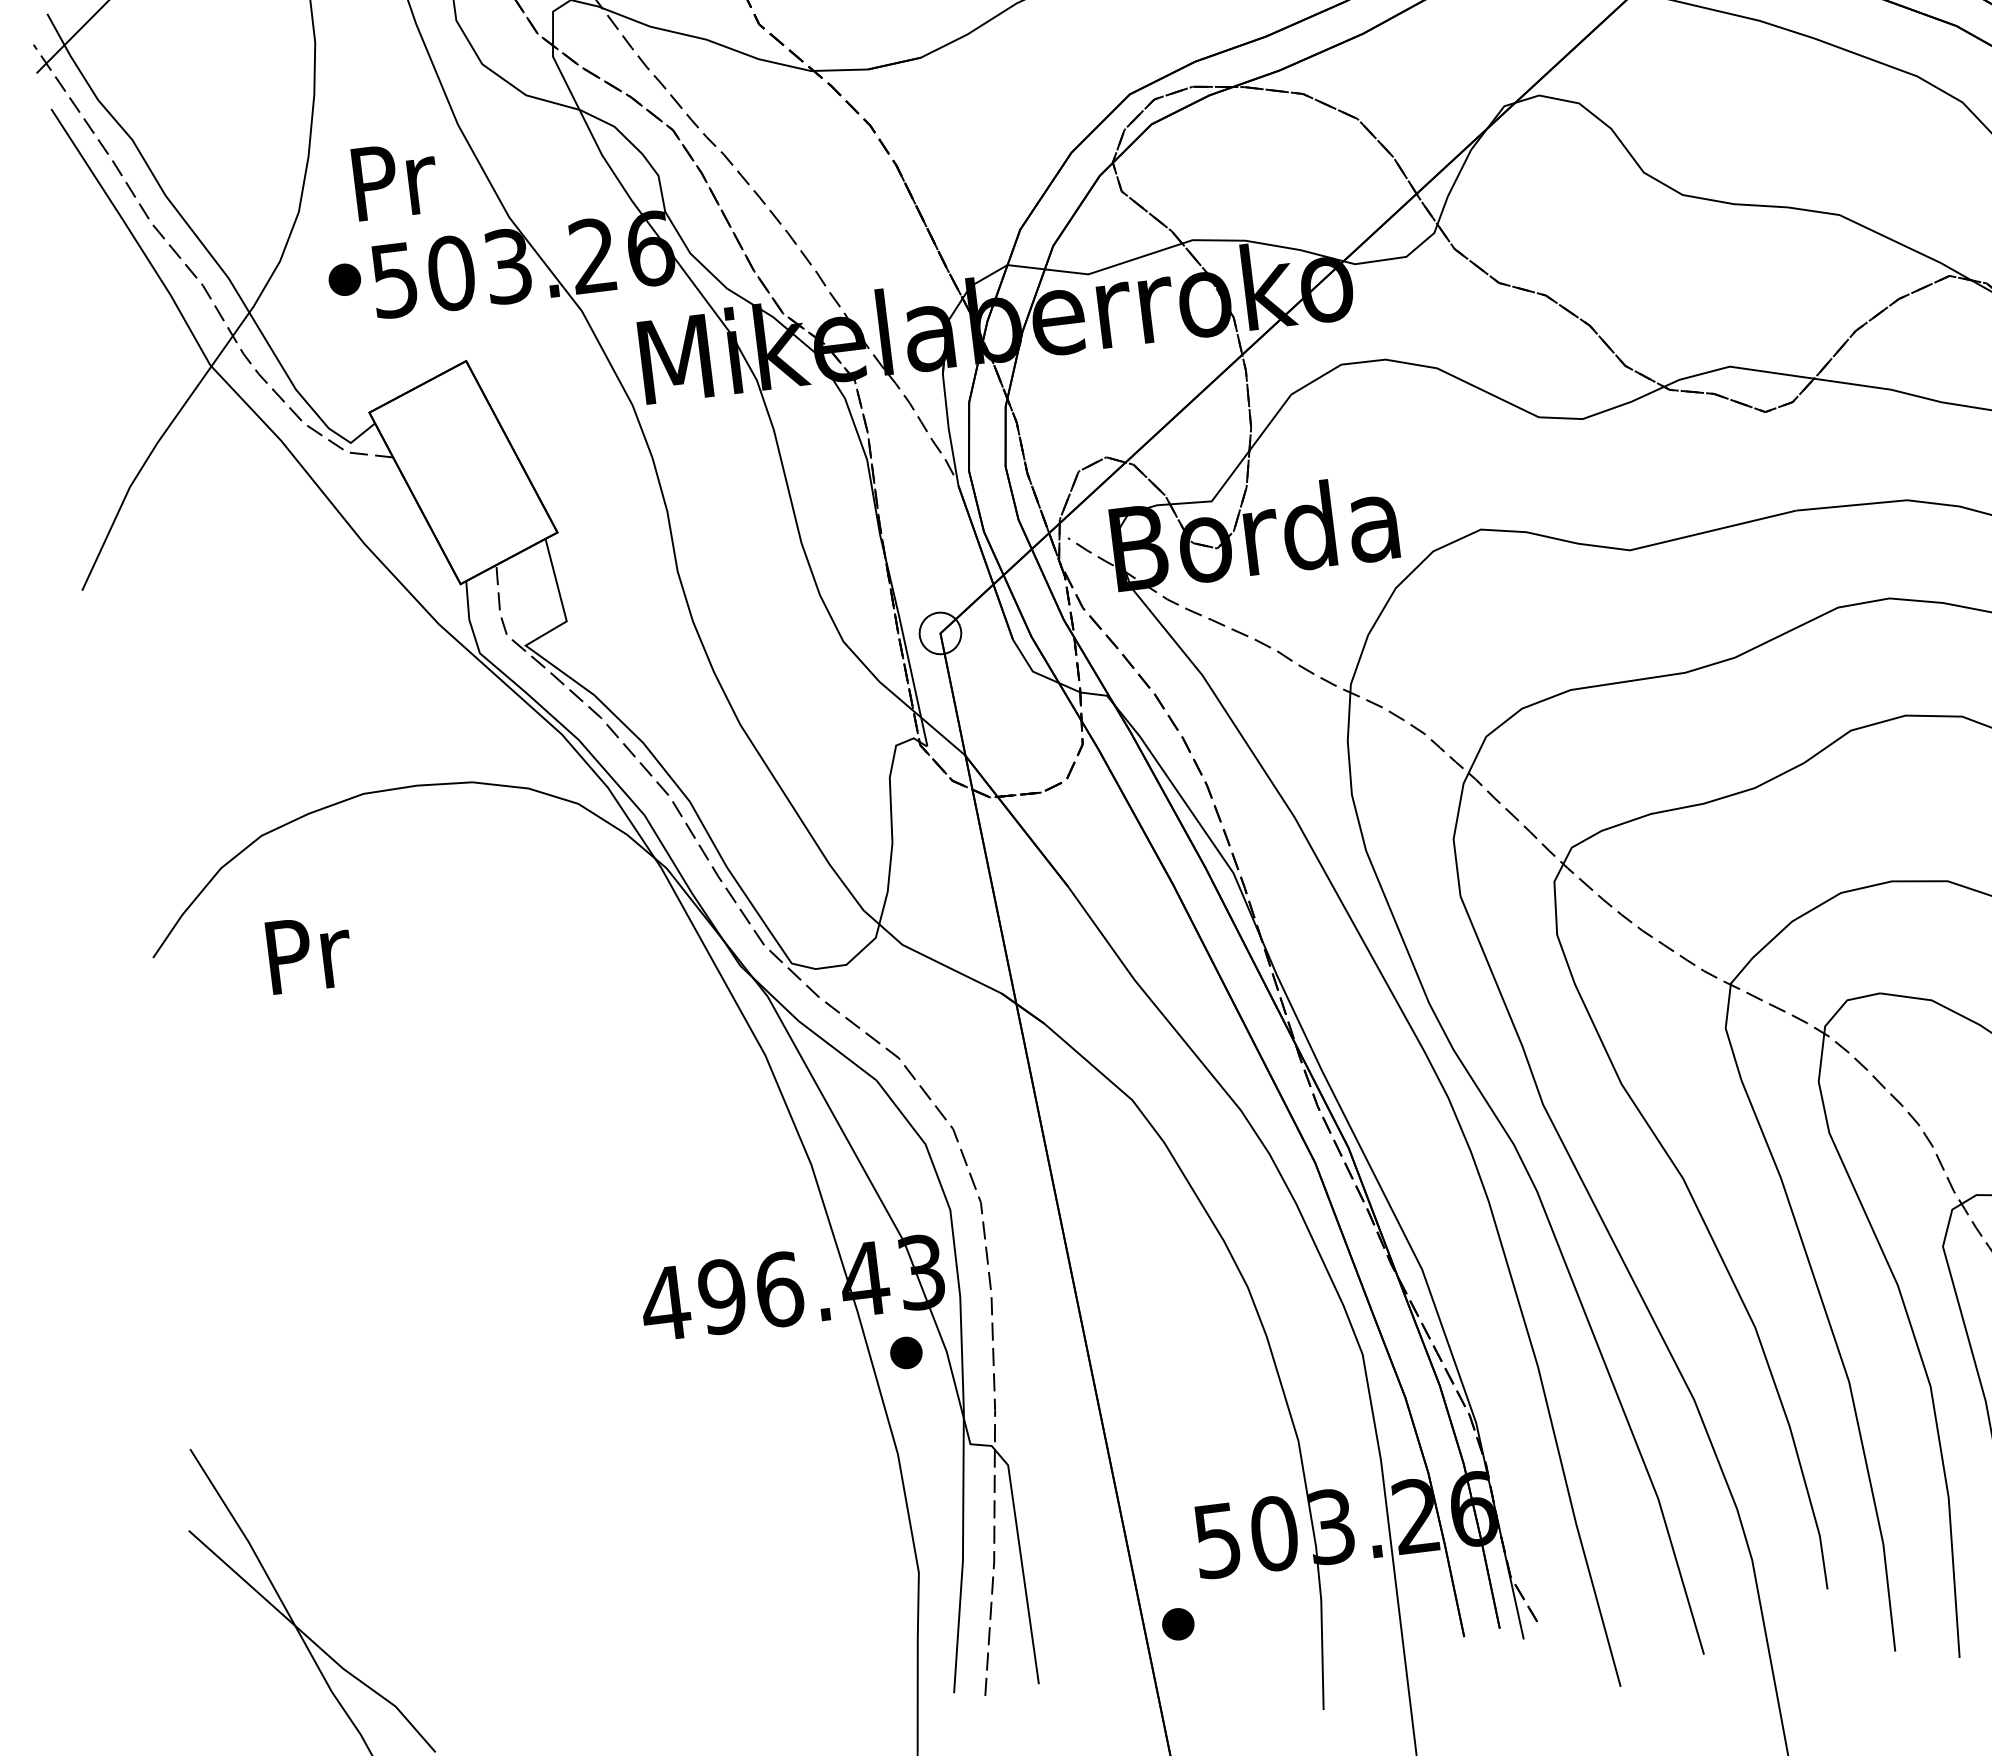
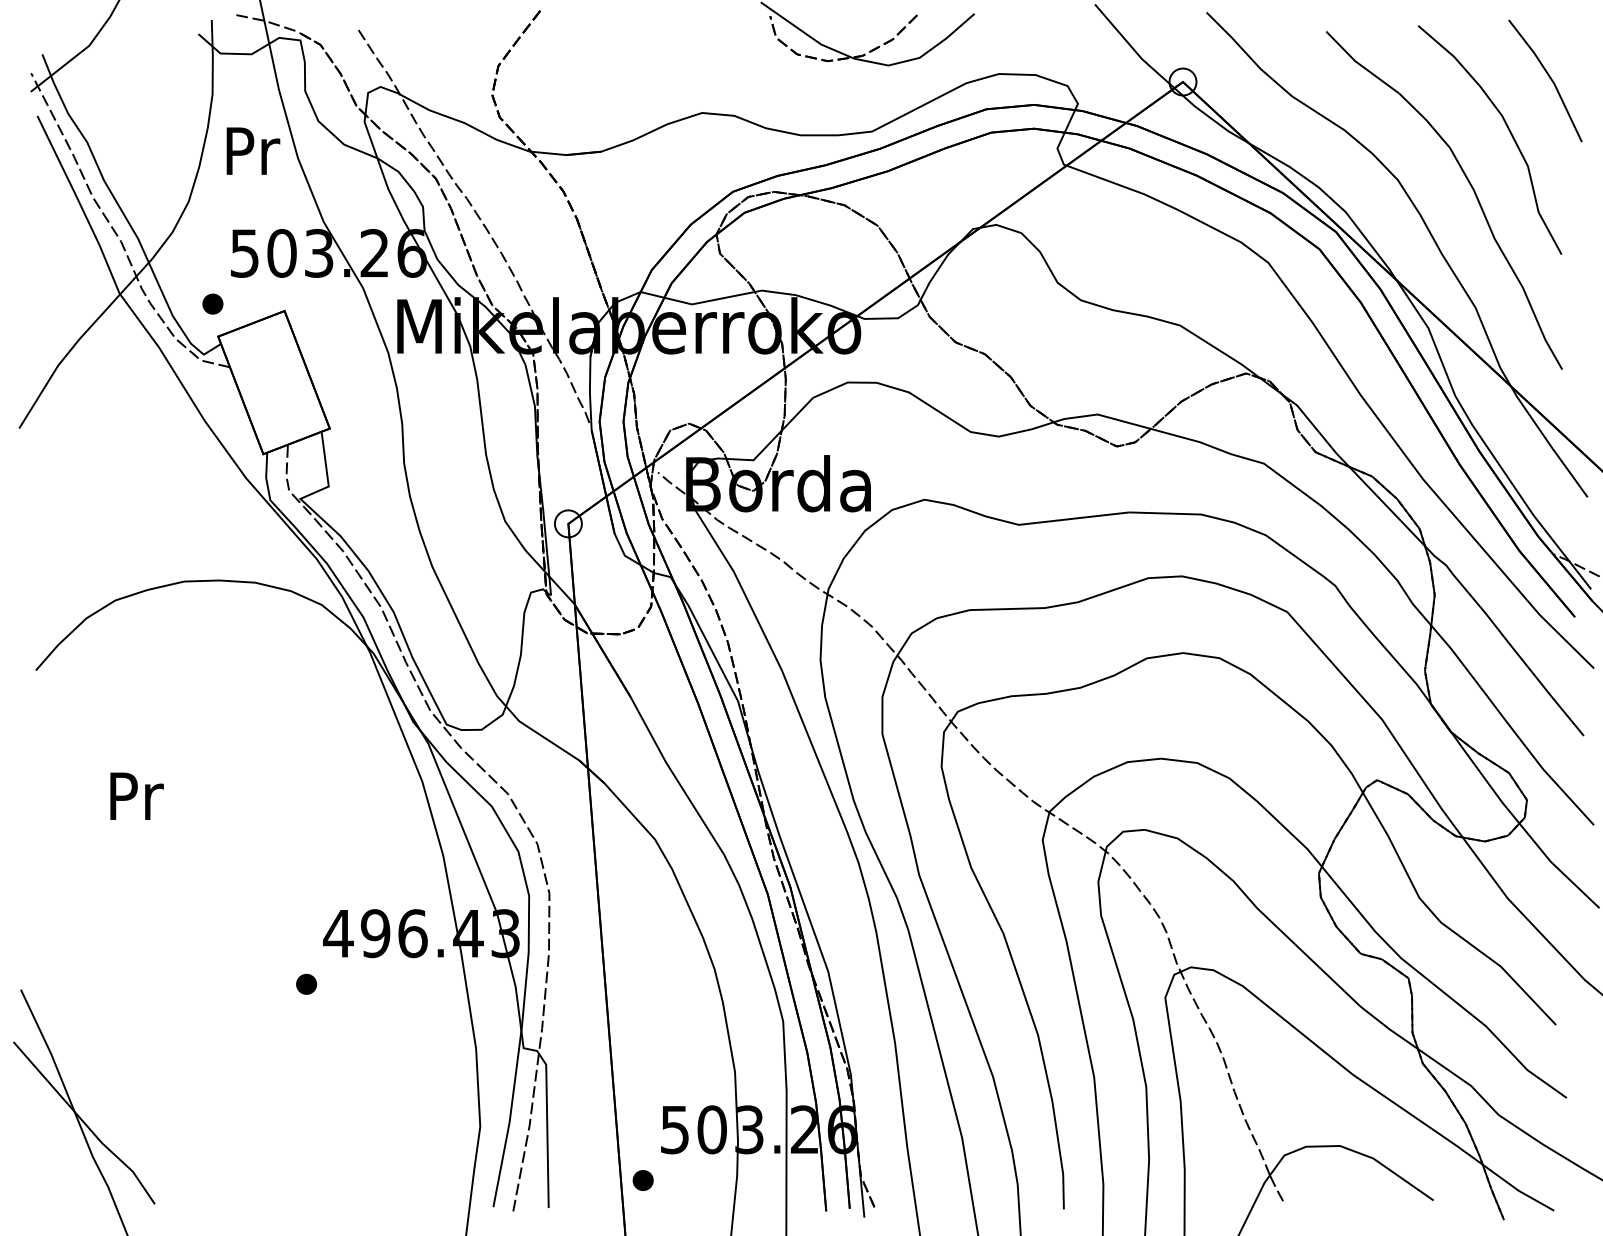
text: (395, 179) -> (253, 150), moved
part: (344, 278) -> (212, 303), moved
text: (308, 952) -> (136, 795), moved
part: (906, 1351) -> (306, 983), moved

